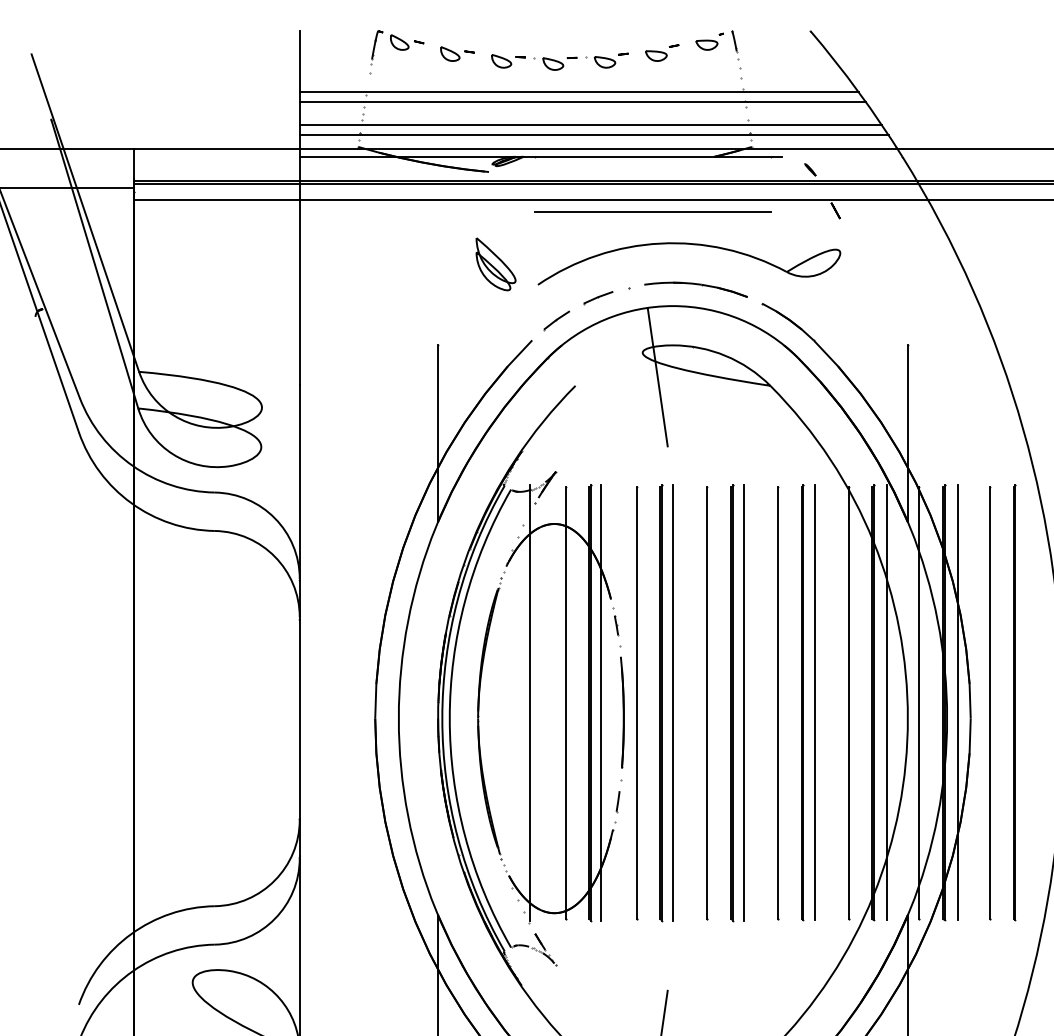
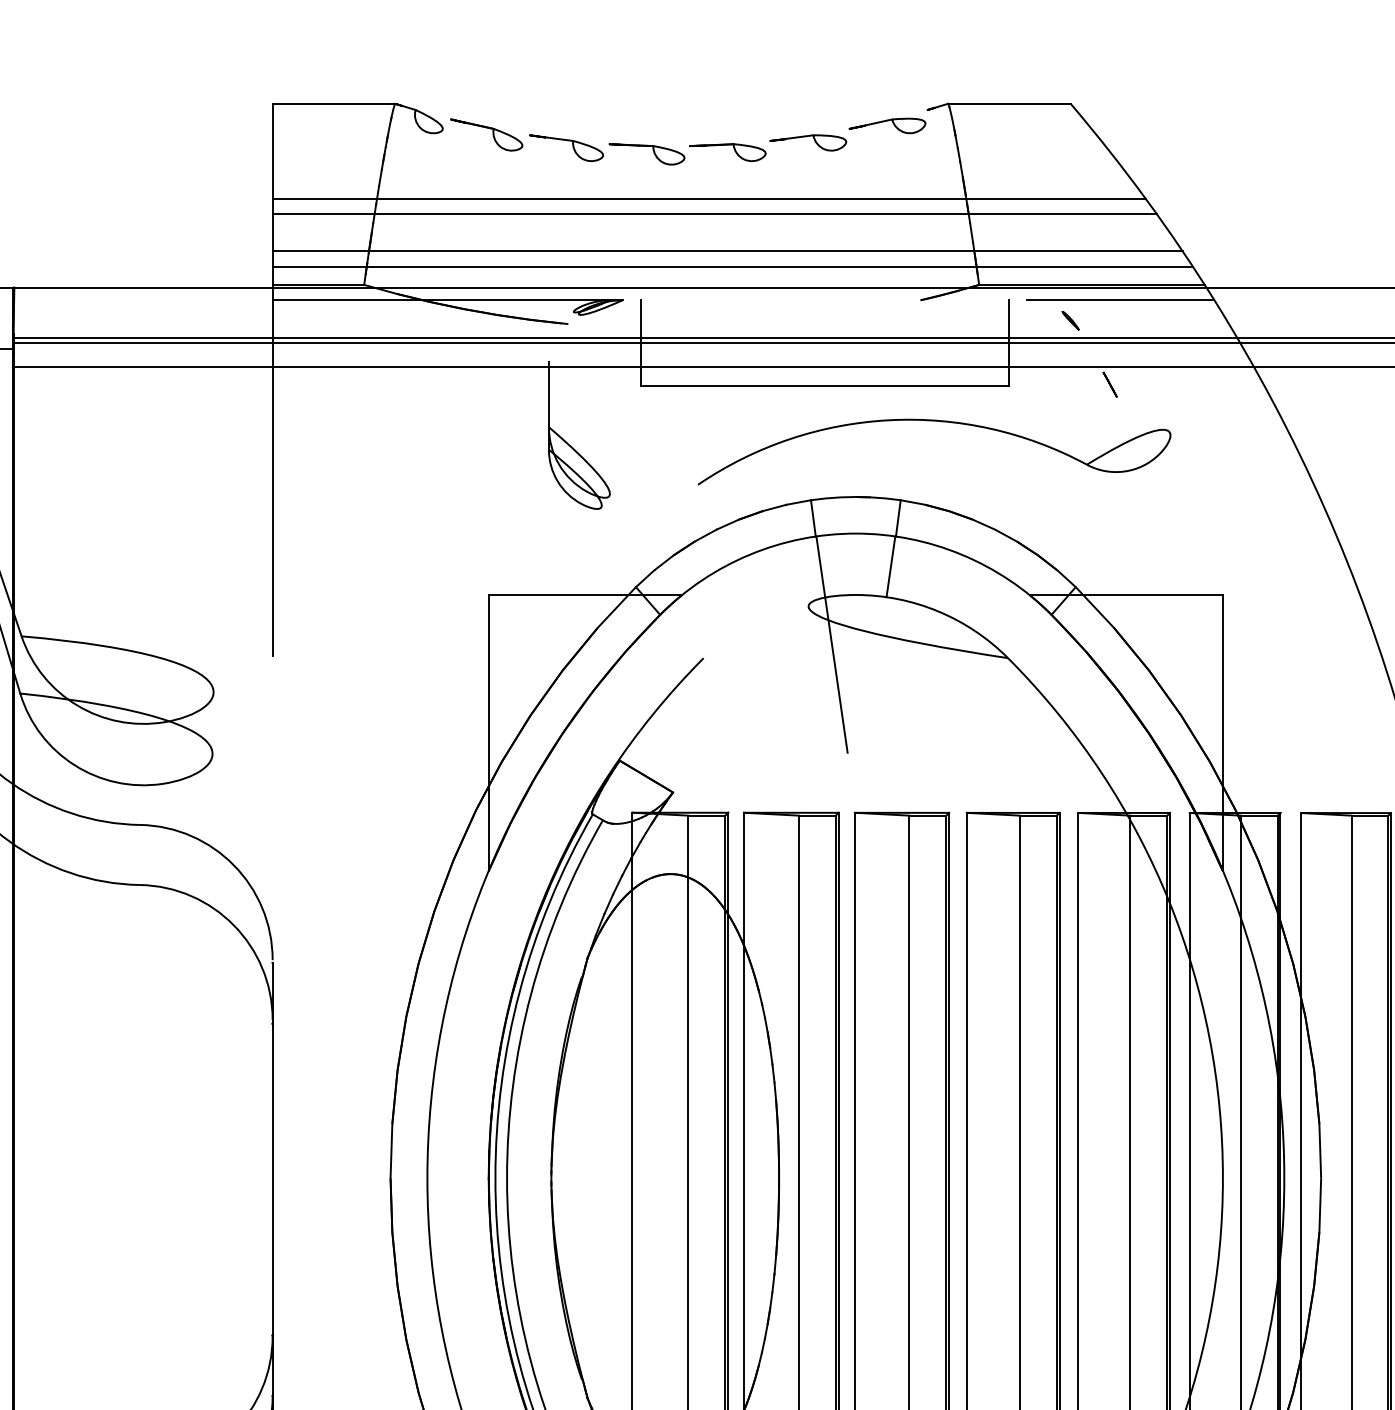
line: (652, 156) -> (823, 299), removed
part: (693, 245) -> (941, 423), moved
line: (299, 482) -> (272, 809), removed

